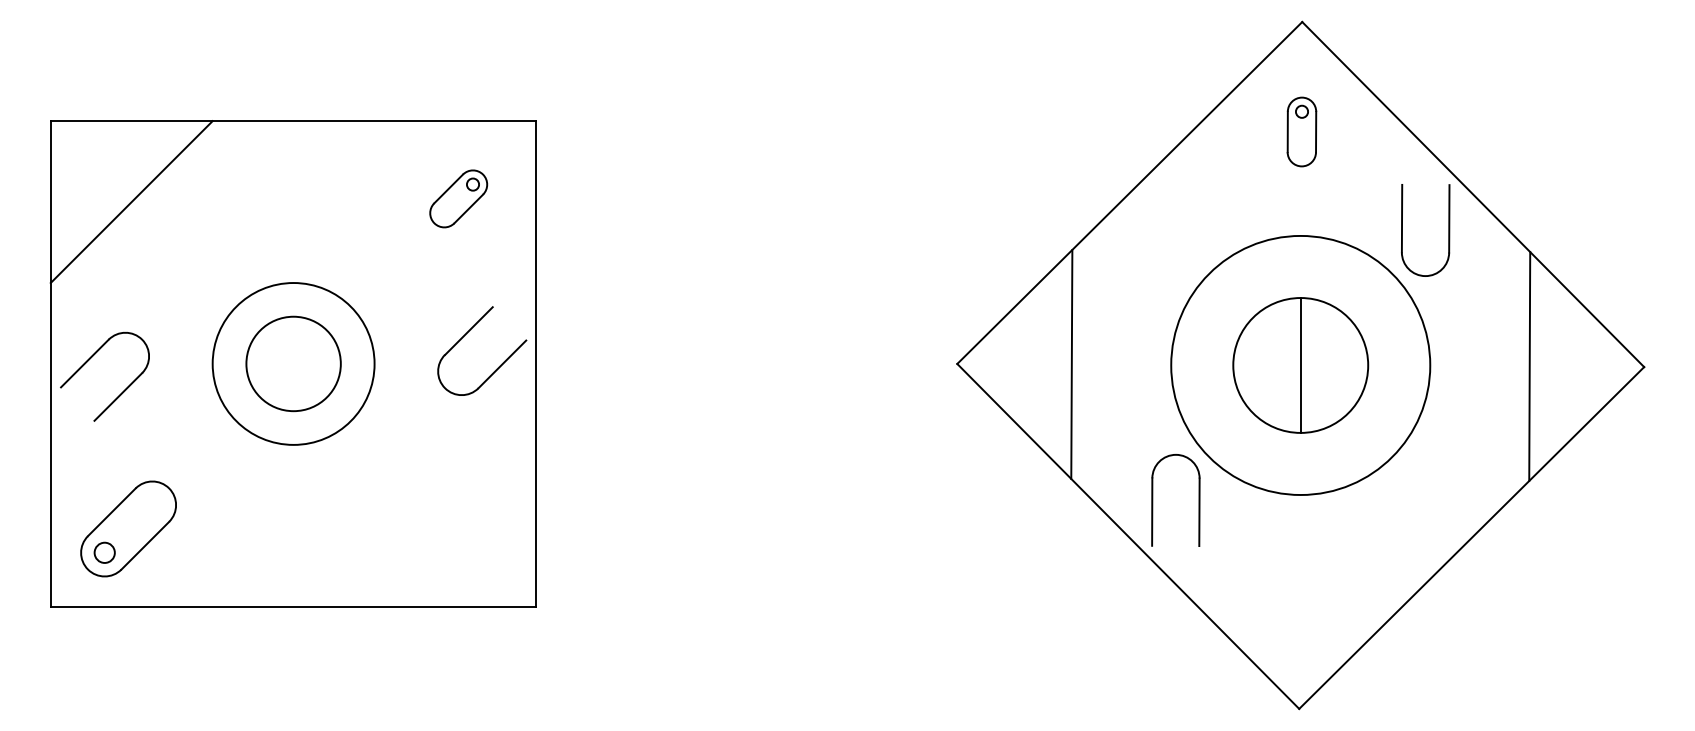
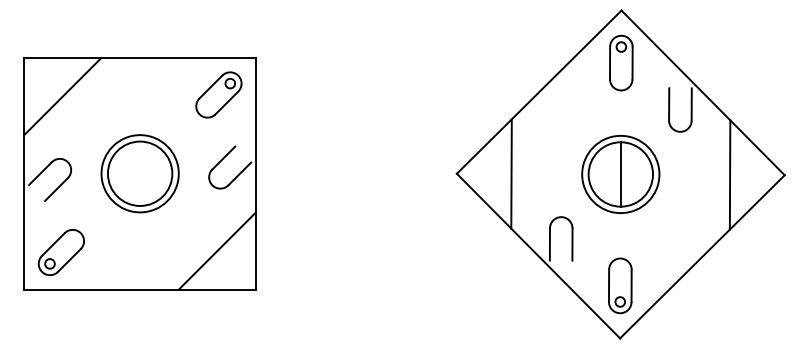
part: (1302, 130) -> (621, 62), size x1.67
part: (457, 197) -> (218, 94), size x1.67
circle: (292, 363) -> (139, 173), size x1.43
circle: (1300, 365) -> (620, 174), size x0.62
line: (455, 524) -> (217, 250), added
part: (1300, 598) -> (620, 285), added

